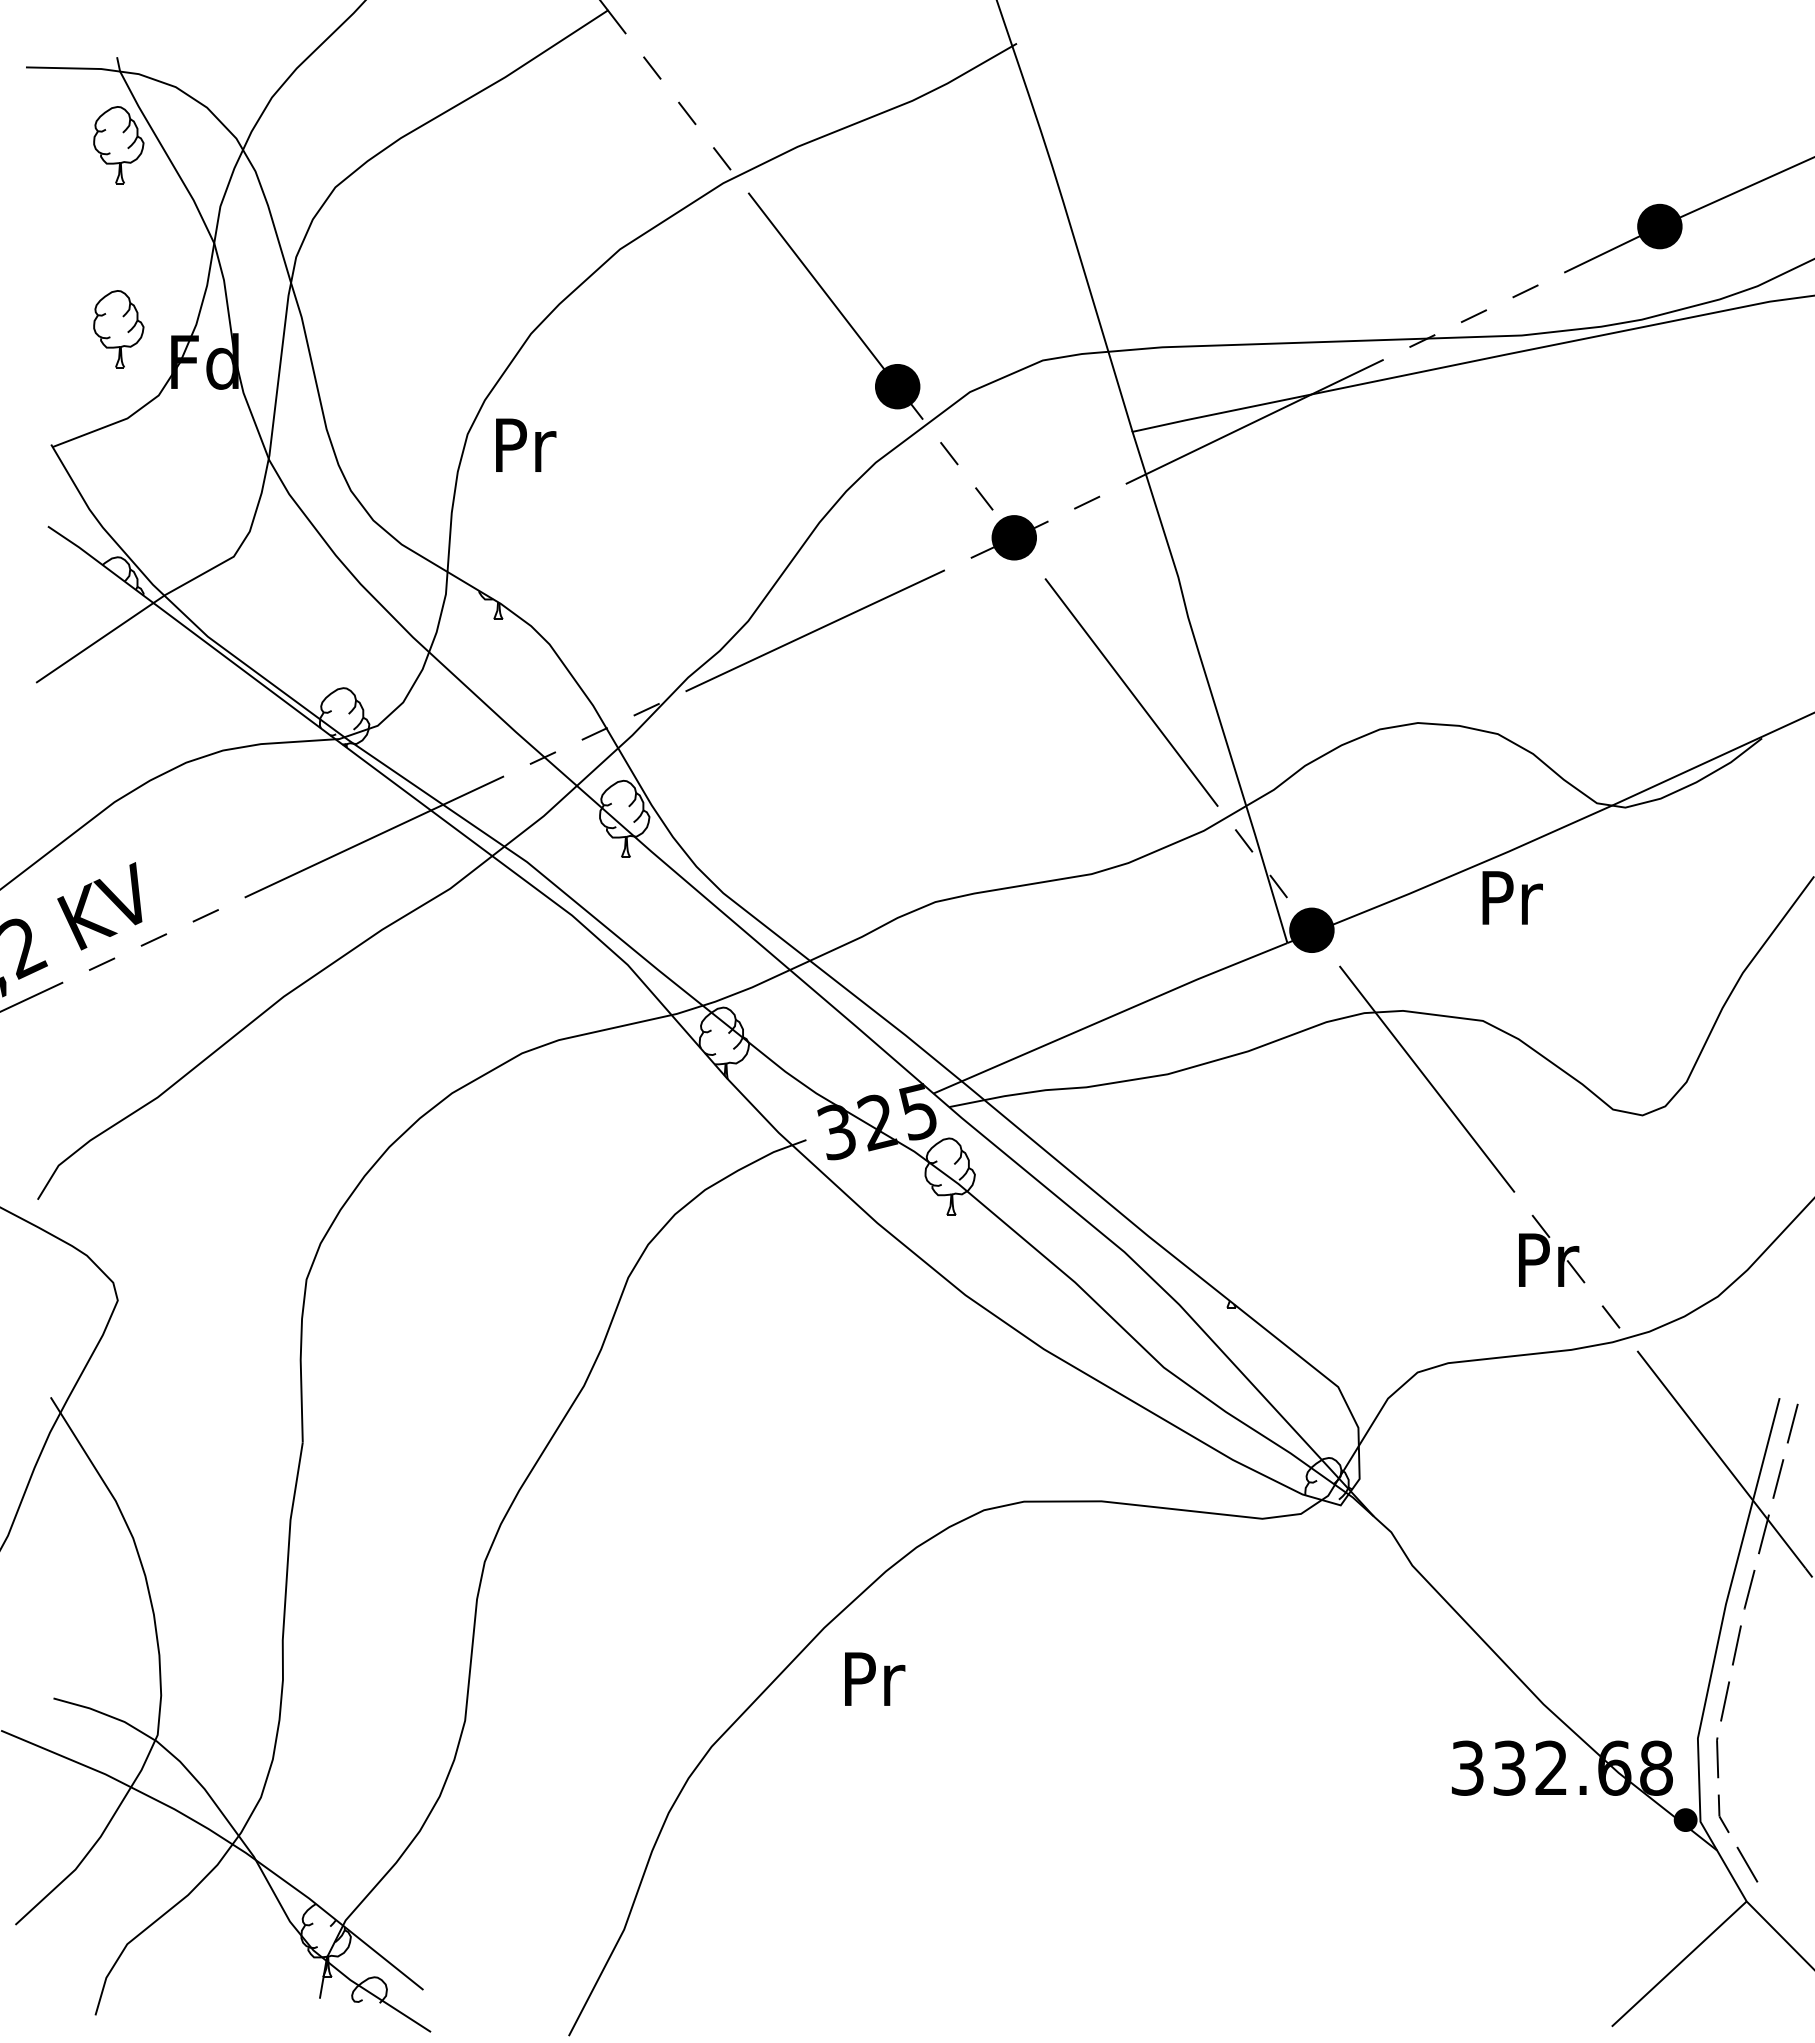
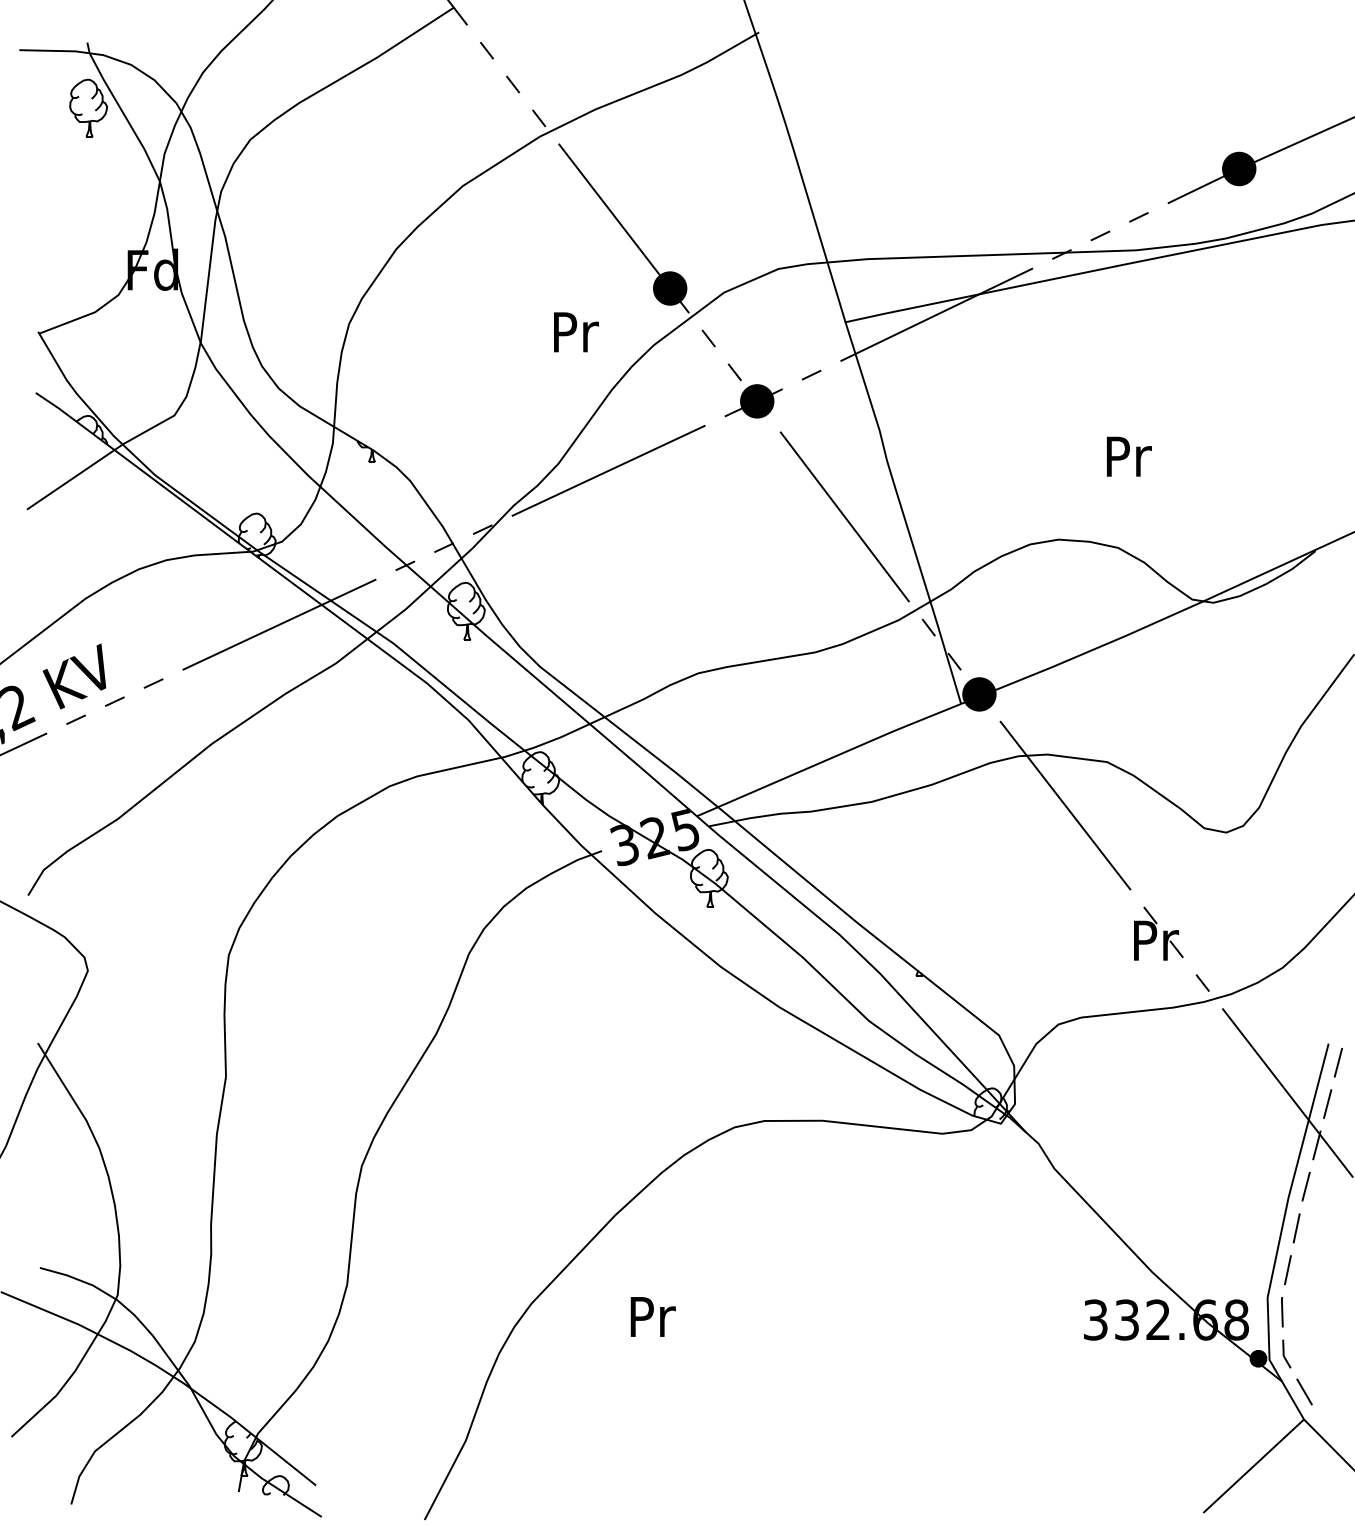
part: (118, 329) -> (88, 245), removed
text: (526, 444) -> (576, 331), moved
text: (1512, 897) -> (1129, 456), moved
text: (875, 1678) -> (653, 1316), moved

